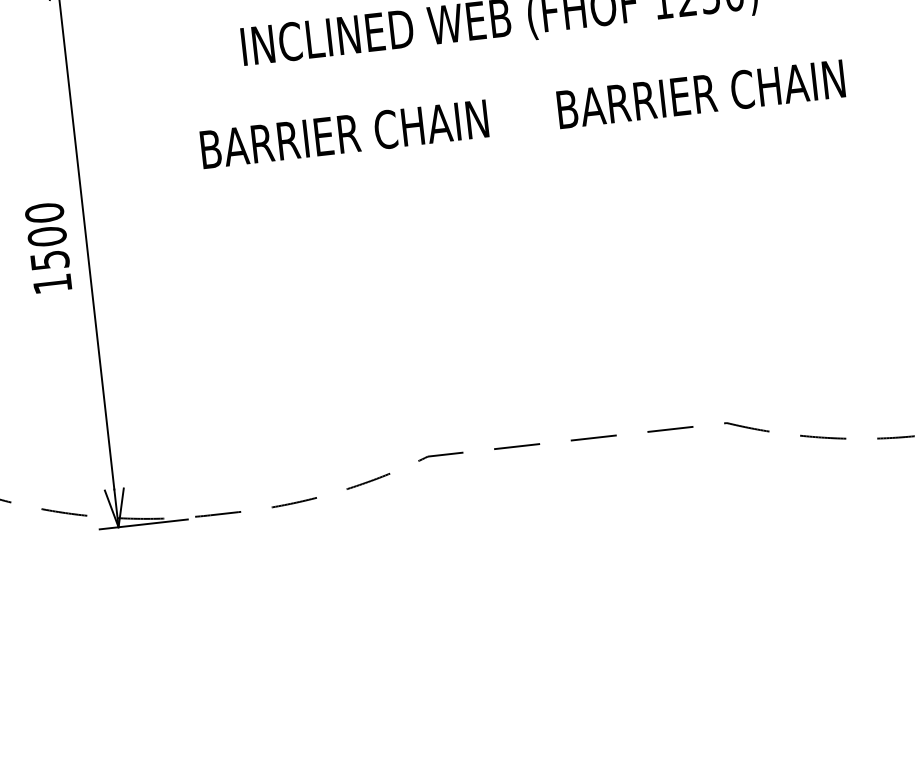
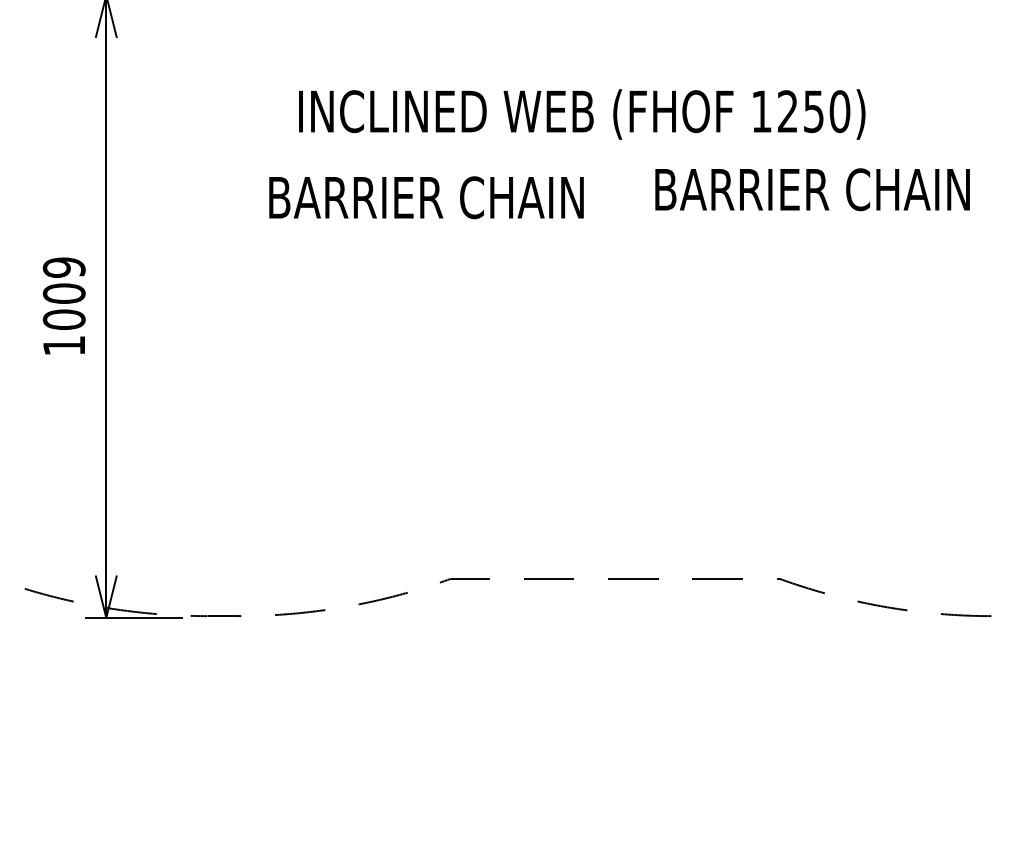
text: (700, 94) -> (812, 189), moved
text: (344, 134) -> (426, 197), moved
text: (46, 236) -> (63, 293), 1500 -> 1009

